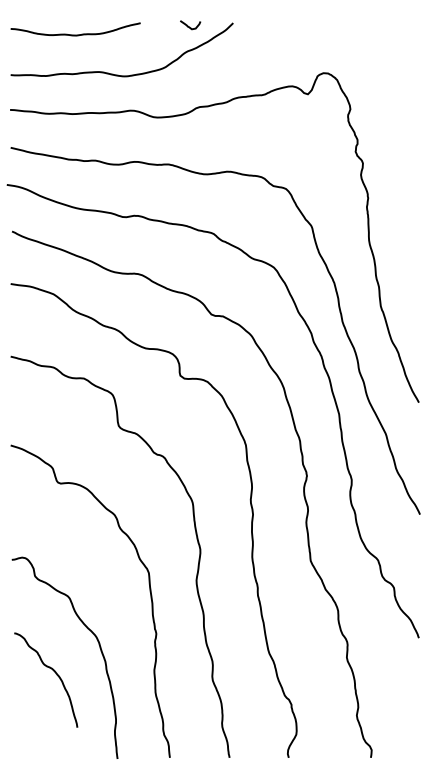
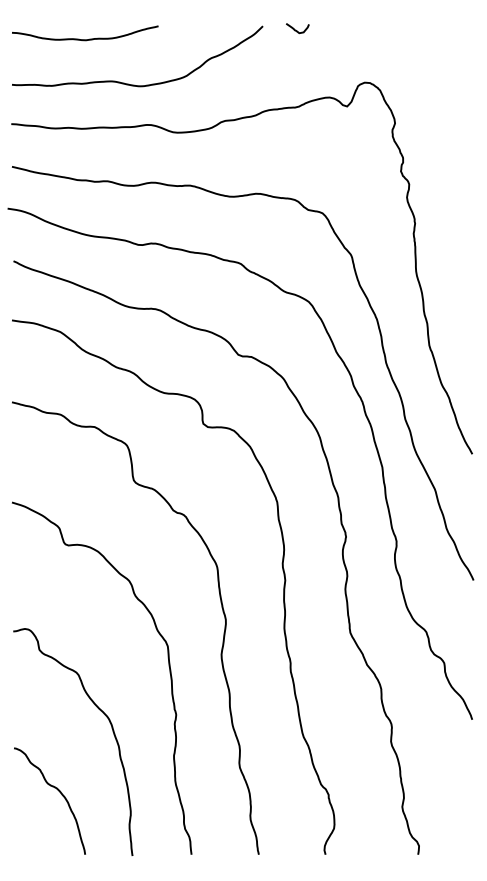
curve: (190, 26) -> (297, 30), moved
curve: (53, 671) -> (58, 791), moved

